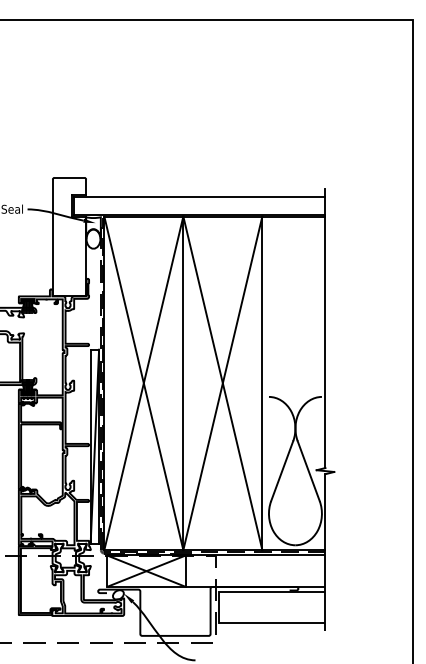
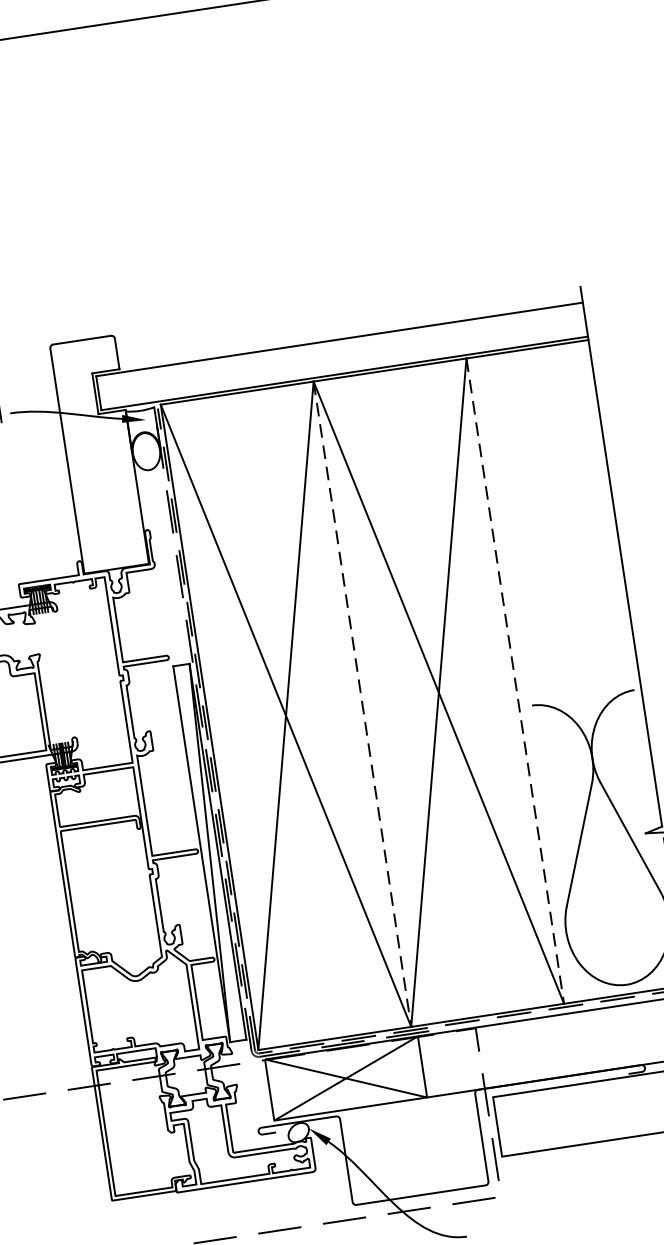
line: (183, 383) -> (362, 704), solid -> dashed
line: (262, 383) -> (515, 681), solid -> dashed

